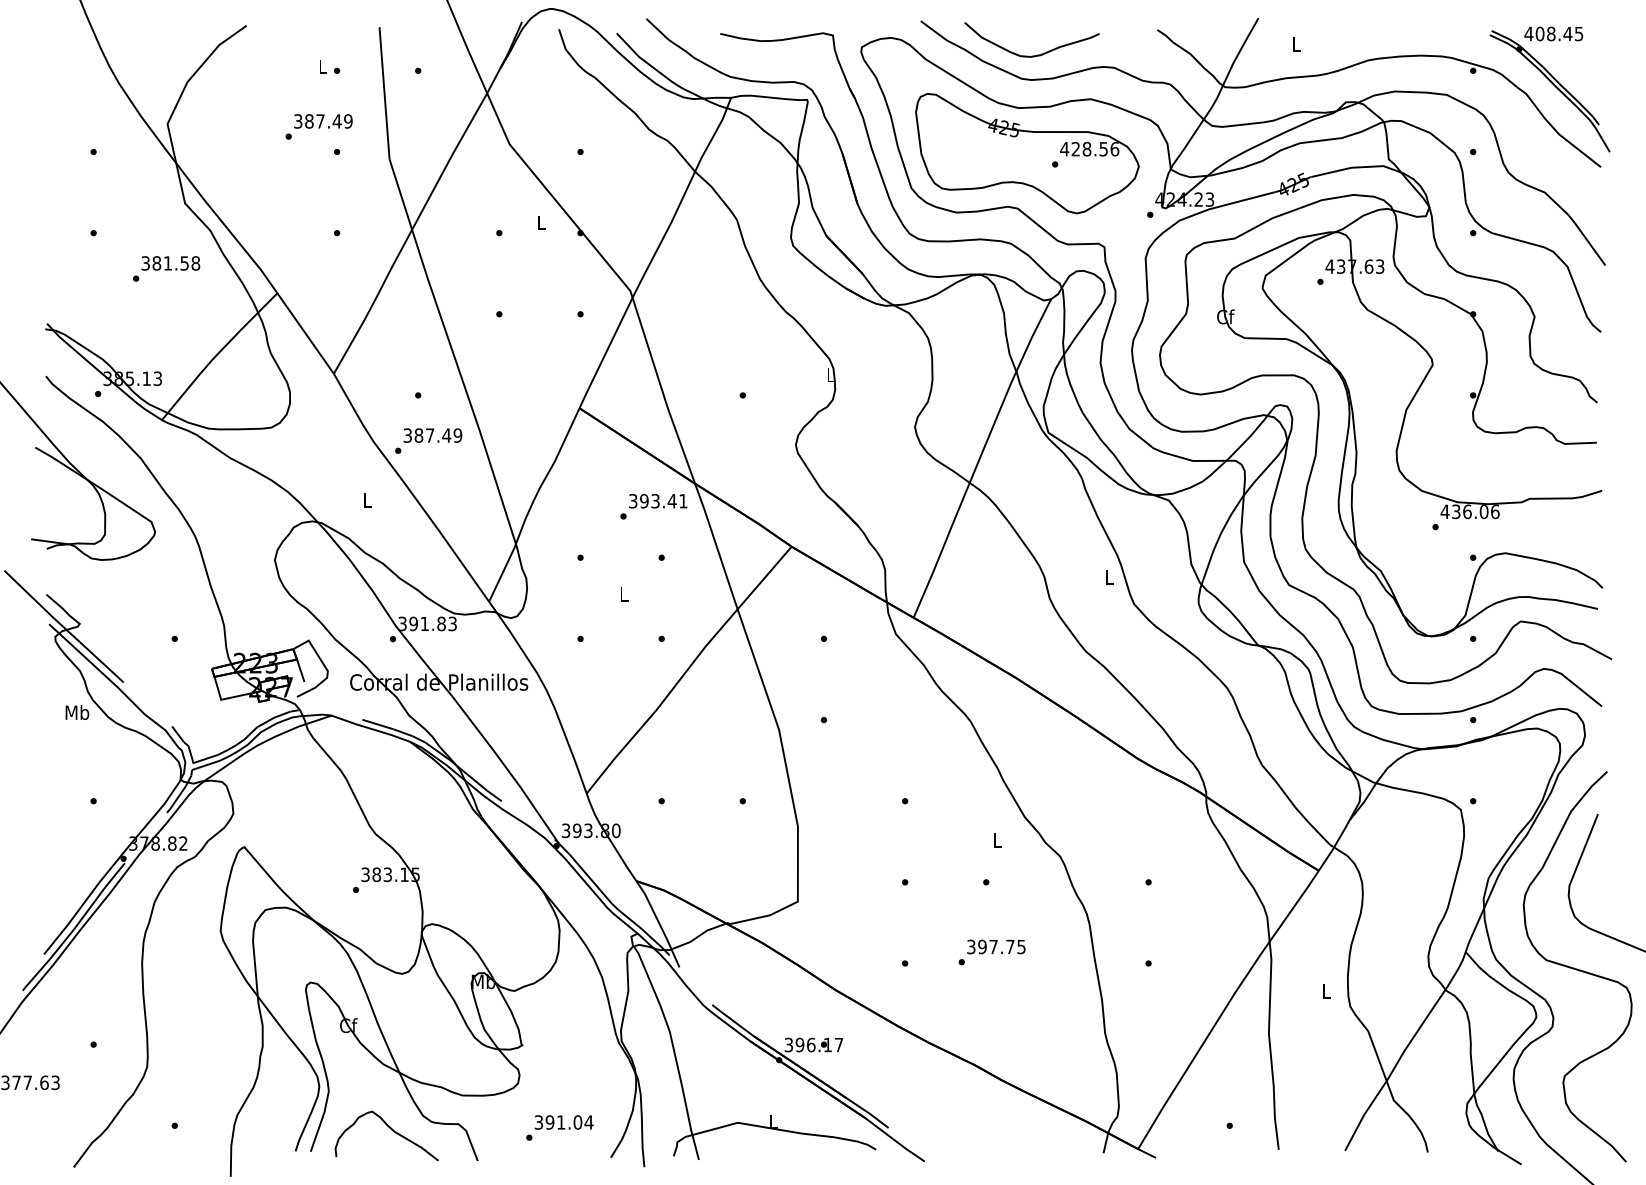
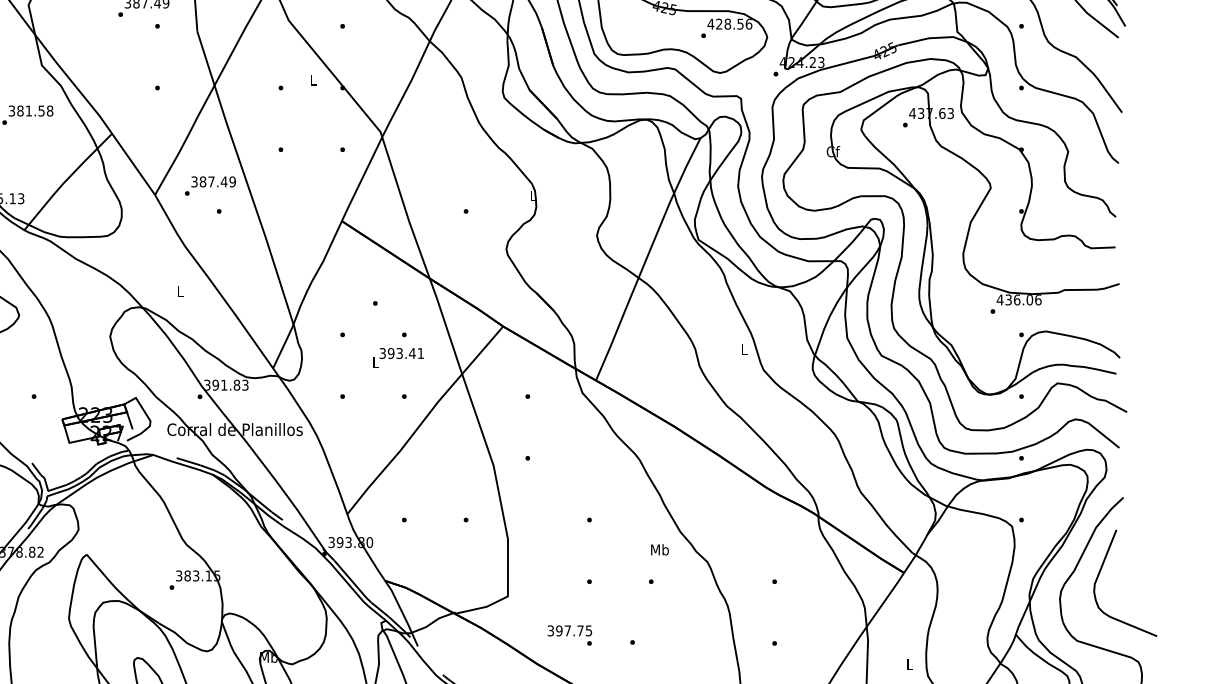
text: (428, 440) -> (210, 185), moved
text: (658, 501) -> (401, 353), moved
text: (997, 839) -> (659, 549), L -> Mb
text: (996, 946) -> (570, 630), moved

